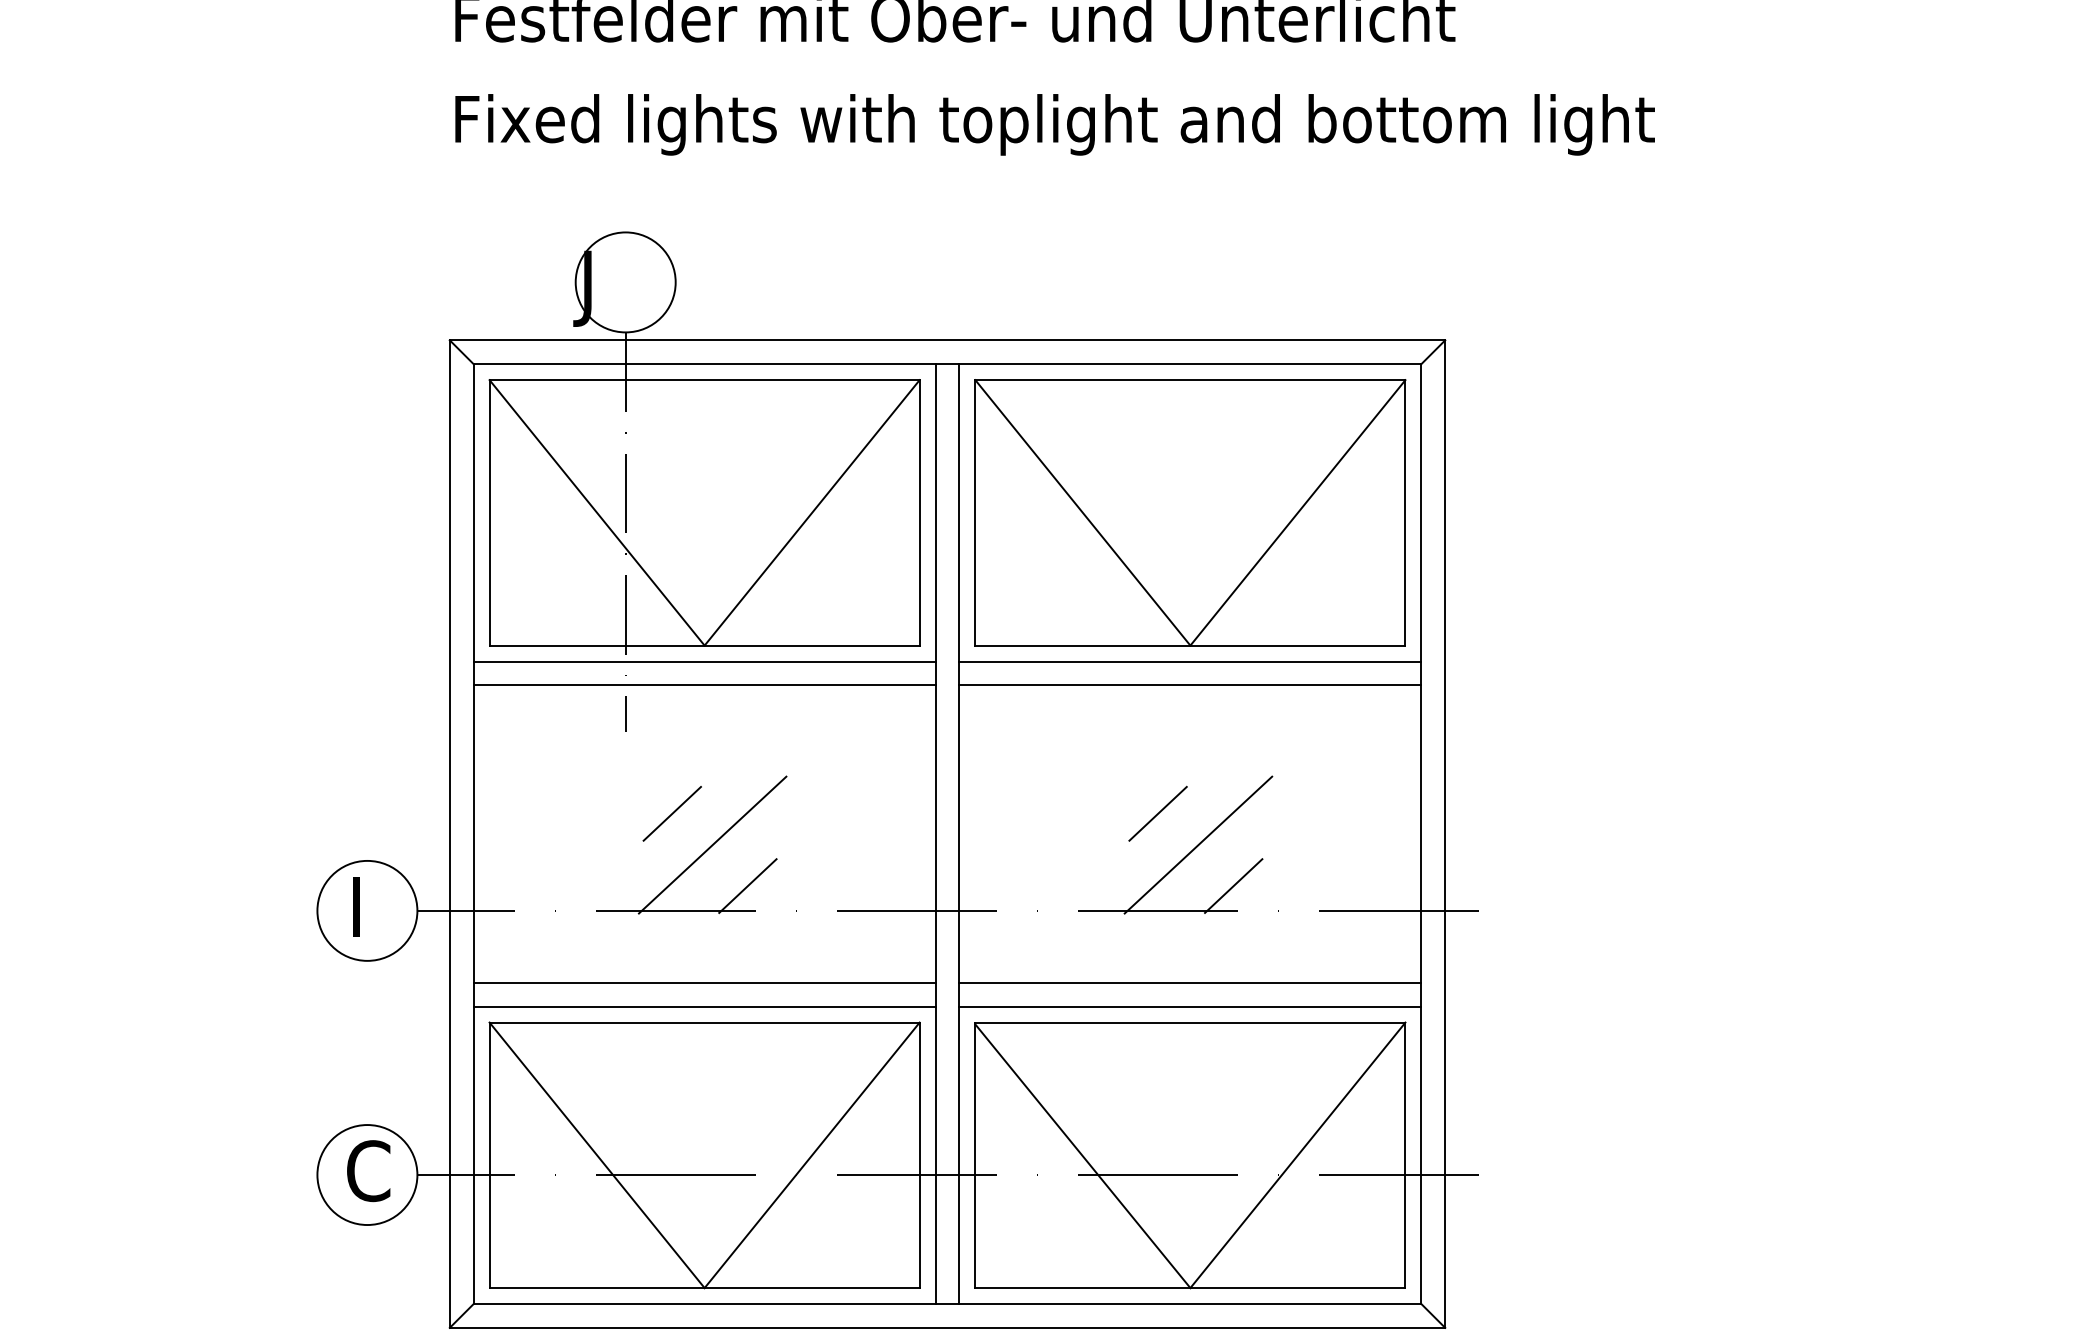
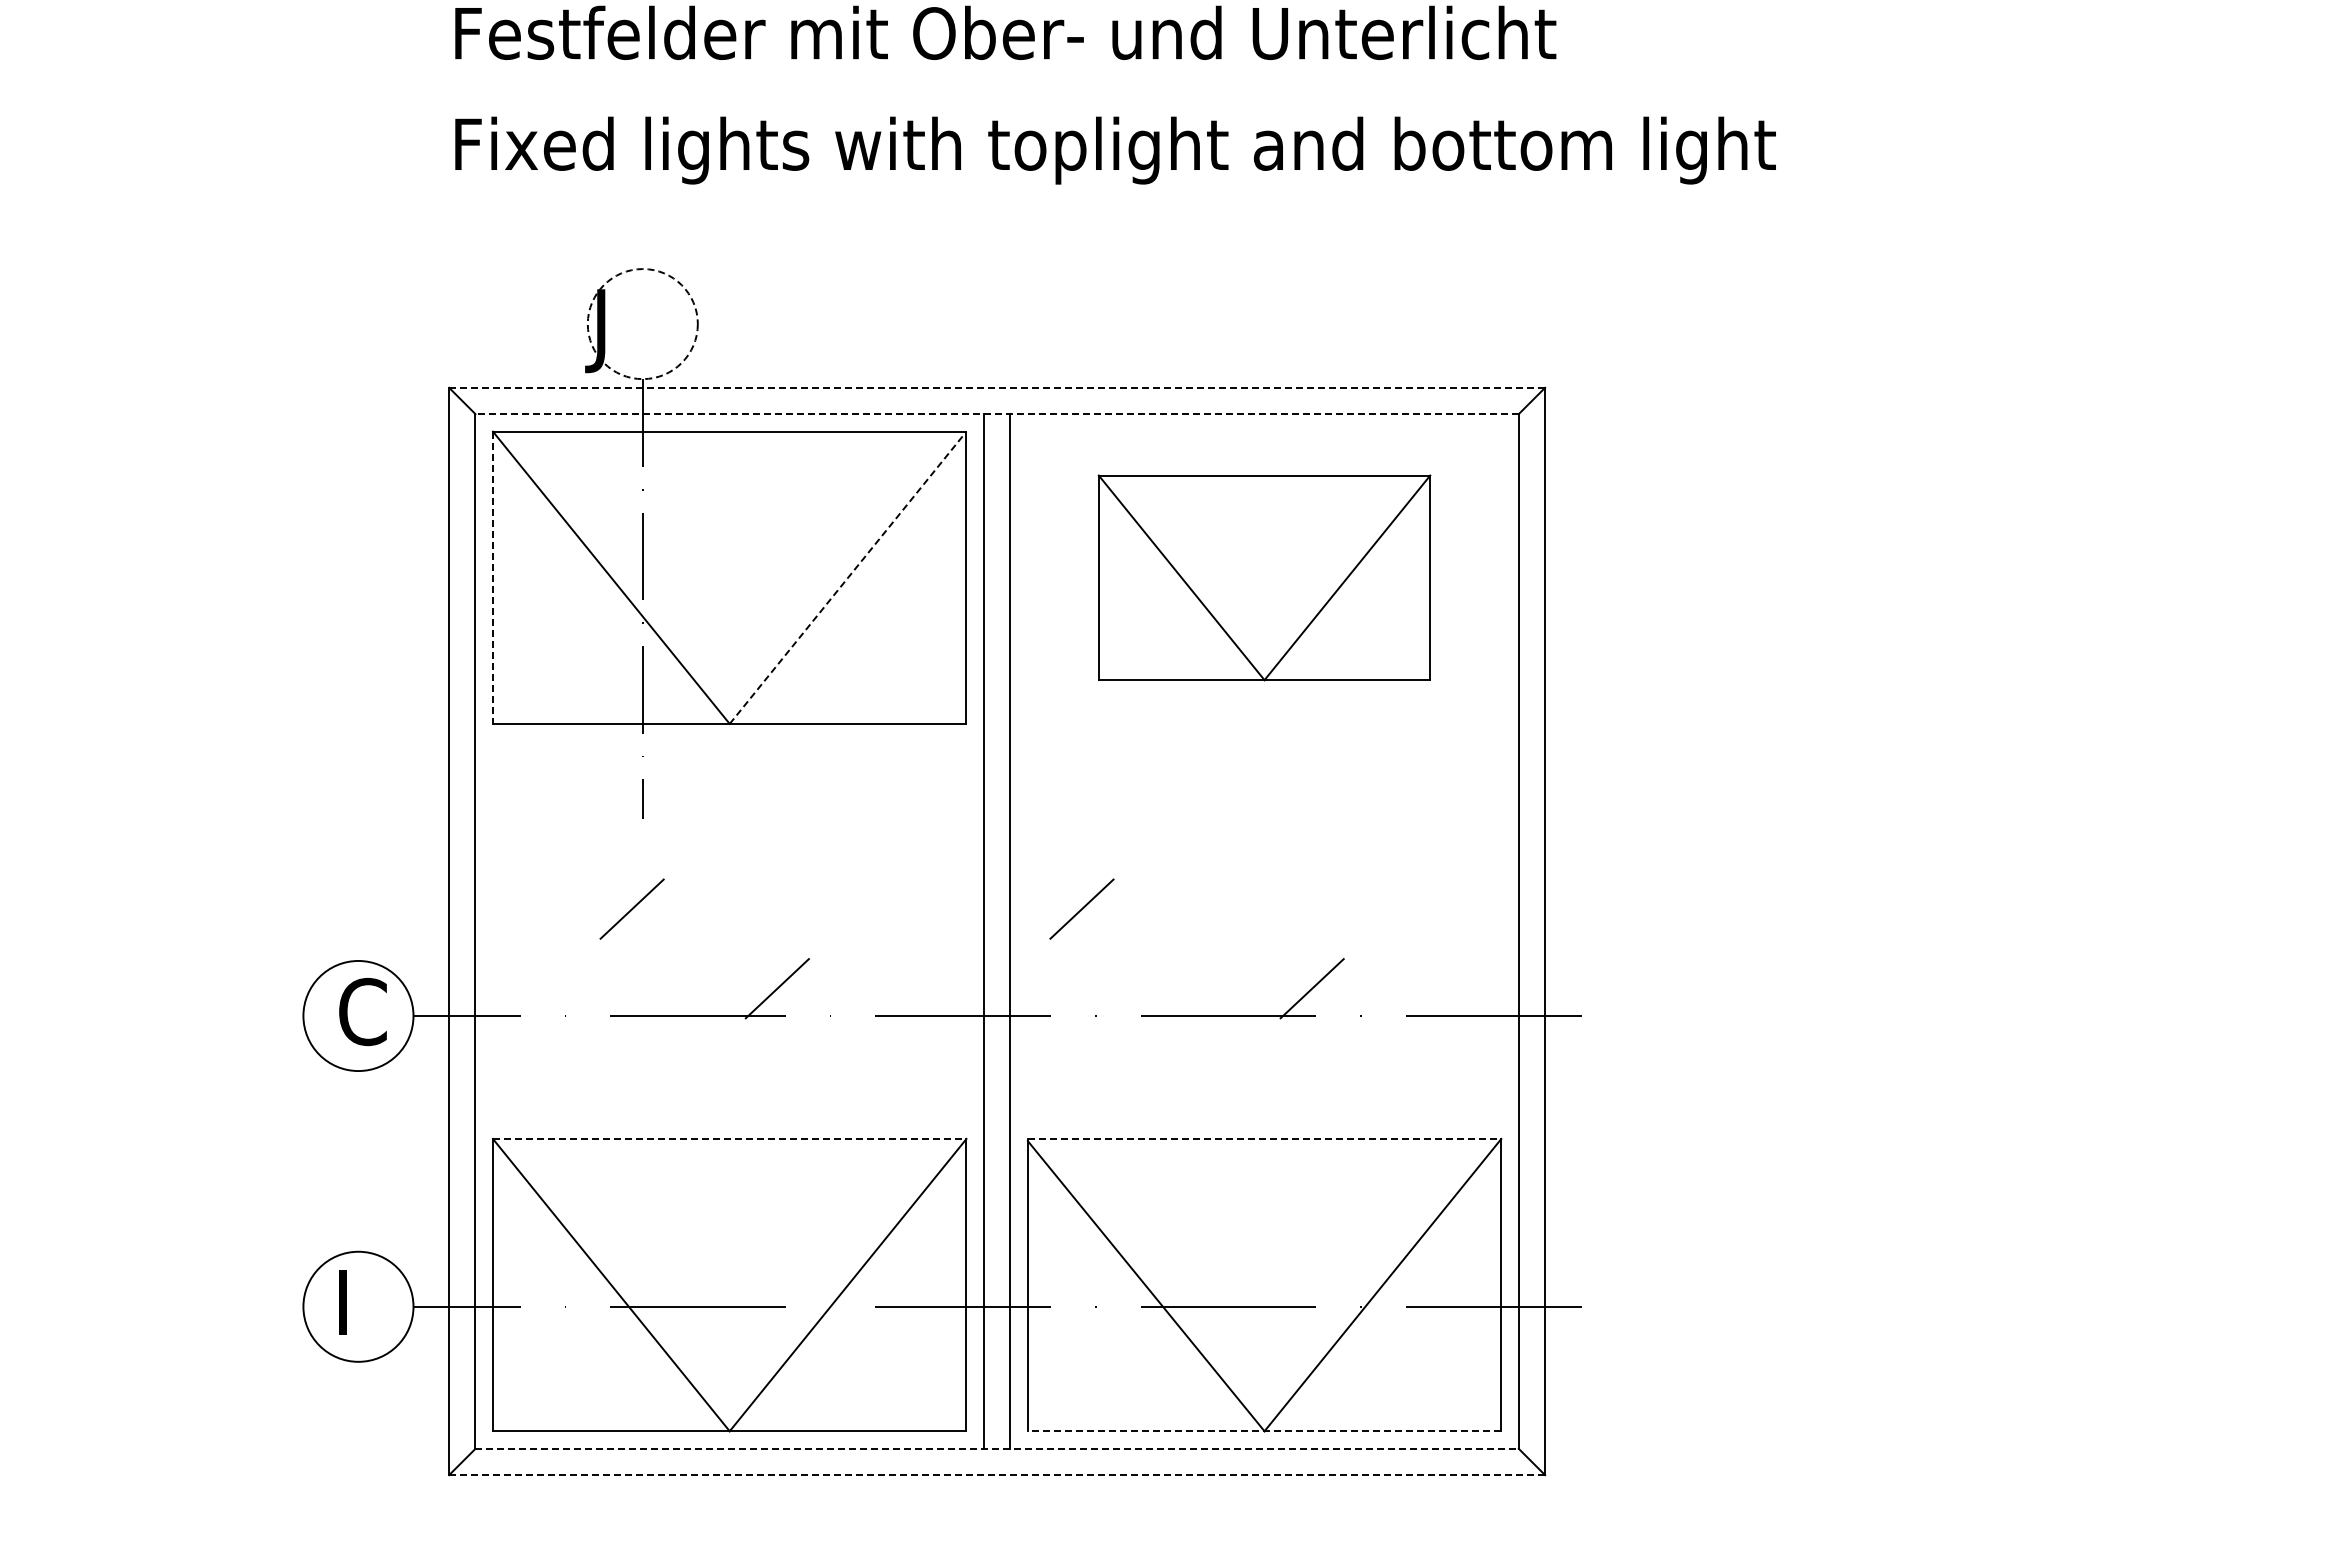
circle: (625, 282) -> (642, 324), solid -> dashed
line: (947, 340) -> (997, 387), solid -> dashed
line: (947, 364) -> (997, 414), solid -> dashed
line: (812, 512) -> (848, 577), solid -> dashed
part: (1190, 512) -> (1264, 577), size x0.7
line: (490, 513) -> (493, 578), solid -> dashed
line: (704, 661) -> (729, 741), removed
line: (1190, 661) -> (1264, 741), removed
line: (704, 685) -> (729, 767), removed
line: (1190, 685) -> (1264, 767), removed
line: (671, 813) -> (631, 908), moved
line: (1157, 813) -> (1081, 908), moved
line: (712, 845) -> (738, 943), removed
line: (1198, 845) -> (1273, 943), removed
text: (371, 906) -> (362, 1011), I -> C
line: (704, 983) -> (729, 1095), removed
line: (1190, 983) -> (1264, 1095), removed
line: (704, 1006) -> (729, 1121), removed
line: (1190, 1006) -> (1264, 1121), removed
line: (704, 1023) -> (729, 1139), solid -> dashed
line: (1190, 1023) -> (1264, 1139), solid -> dashed
text: (368, 1171) -> (359, 1302), C -> I
line: (1190, 1288) -> (1264, 1431), solid -> dashed
line: (947, 1303) -> (997, 1448), solid -> dashed
line: (947, 1328) -> (997, 1475), solid -> dashed

